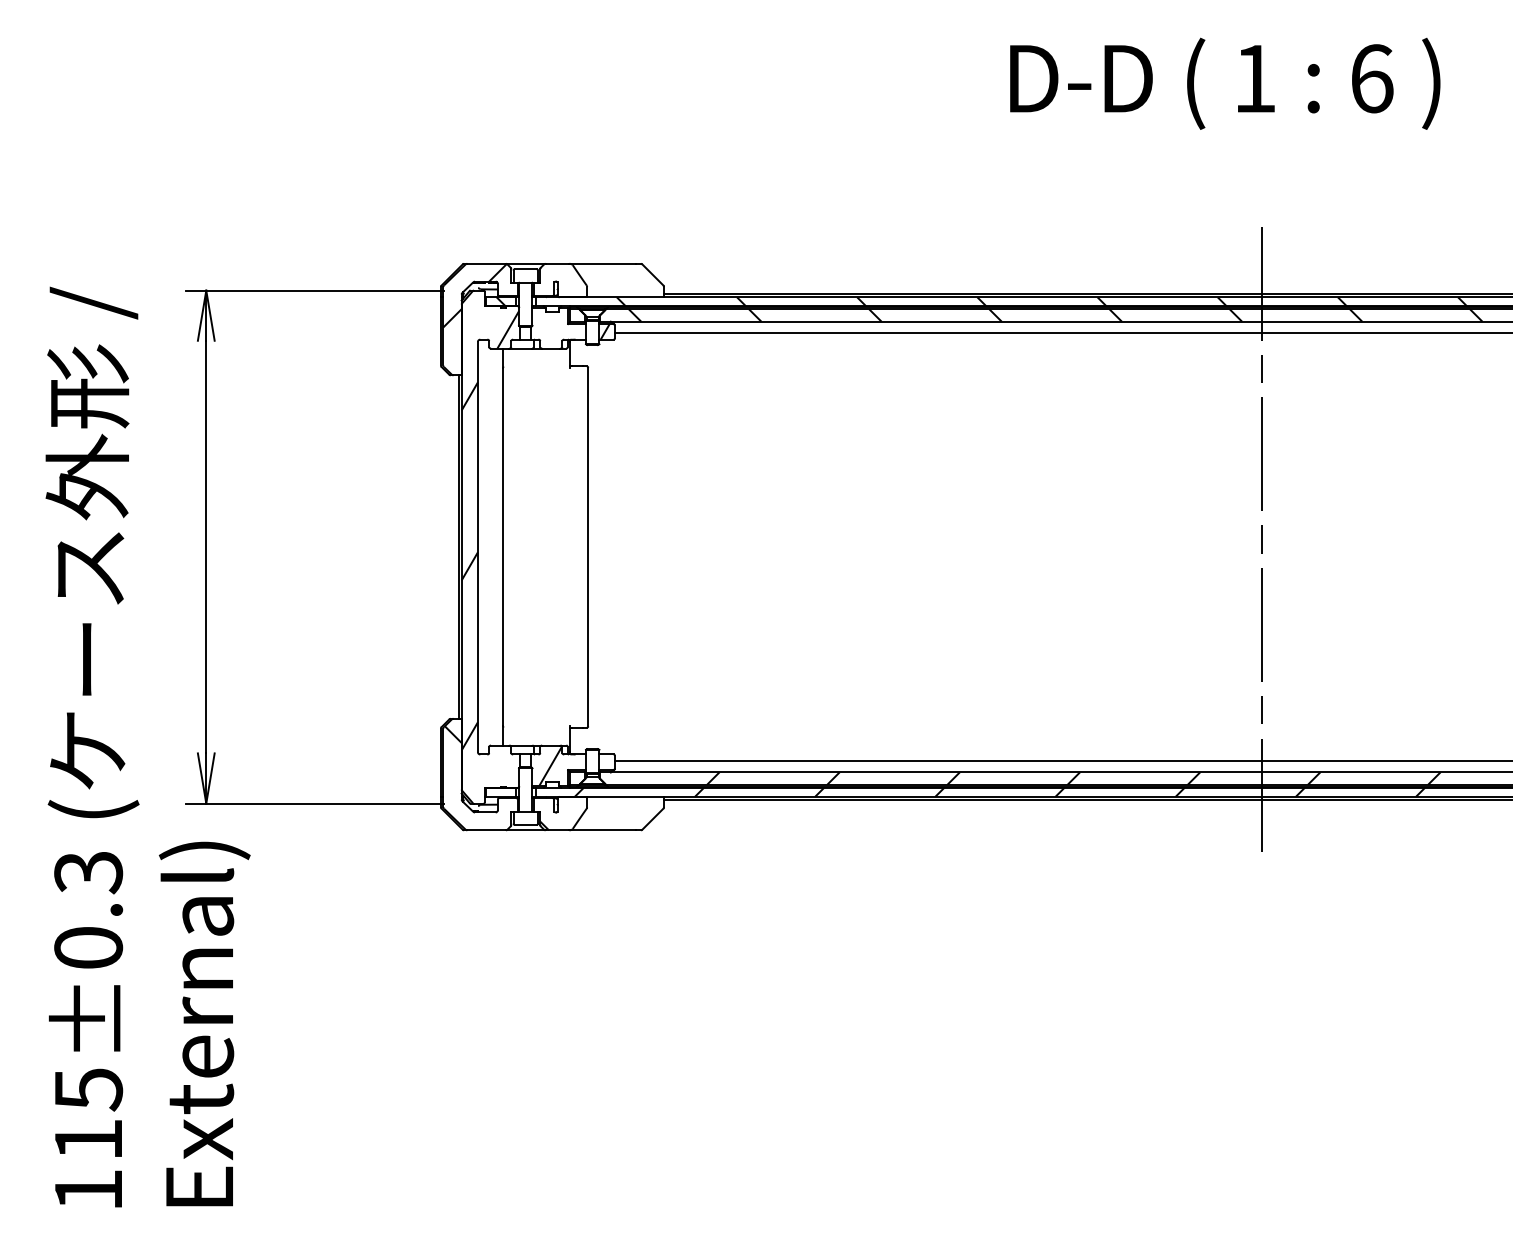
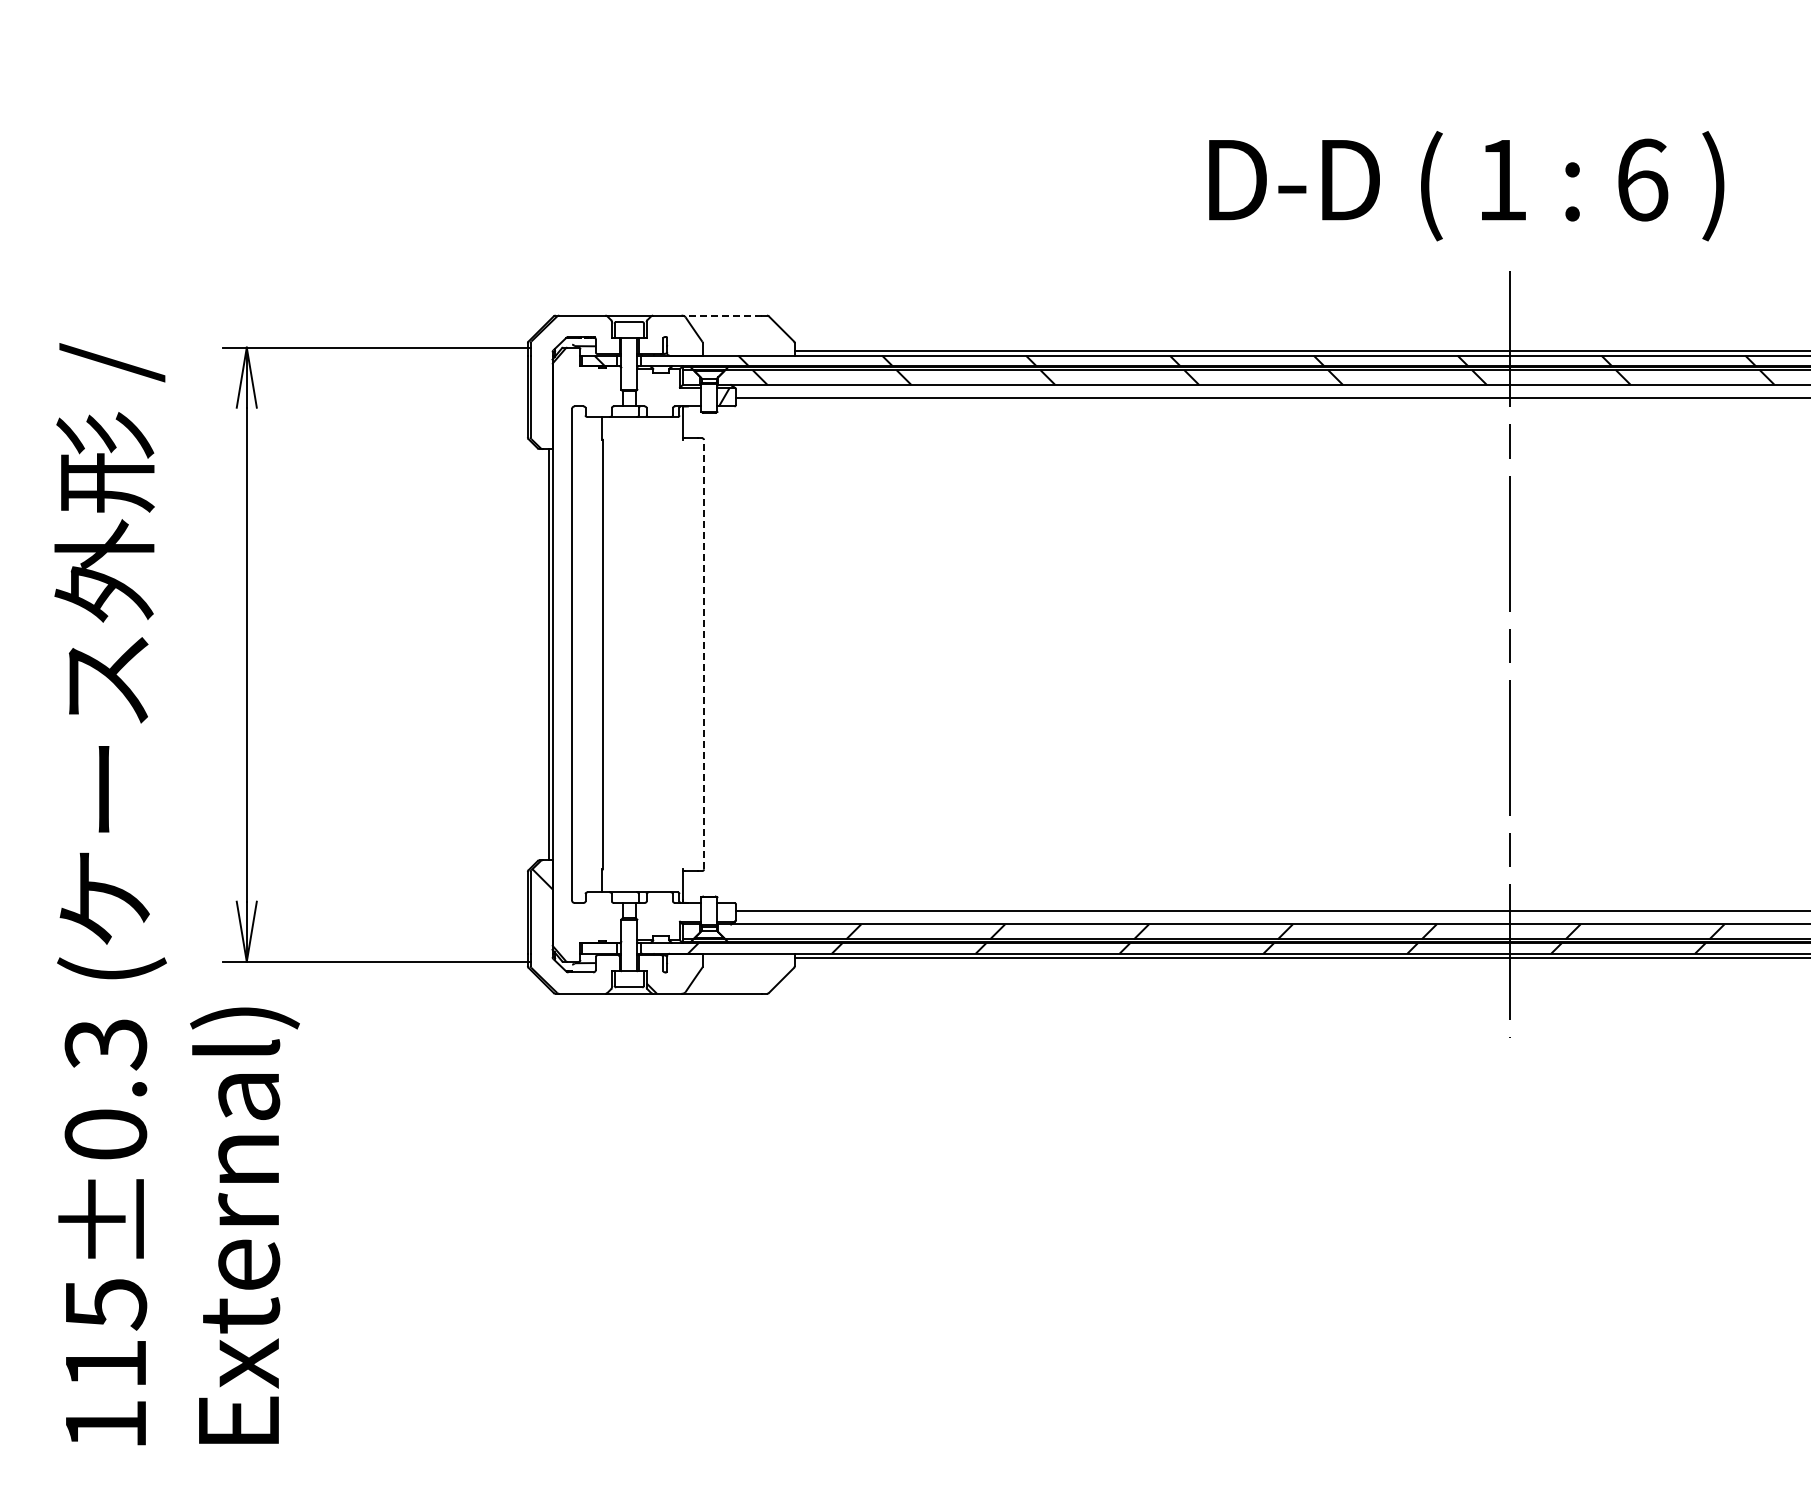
text: (1225, 84) -> (1466, 186), moved
line: (602, 263) -> (721, 315), solid -> dashed
hatch: (475, 295) -> (568, 353), removed
hatch: (490, 531) -> (586, 635), removed
line: (588, 546) -> (704, 654), solid -> dashed
hatch: (550, 765) -> (658, 916), removed

